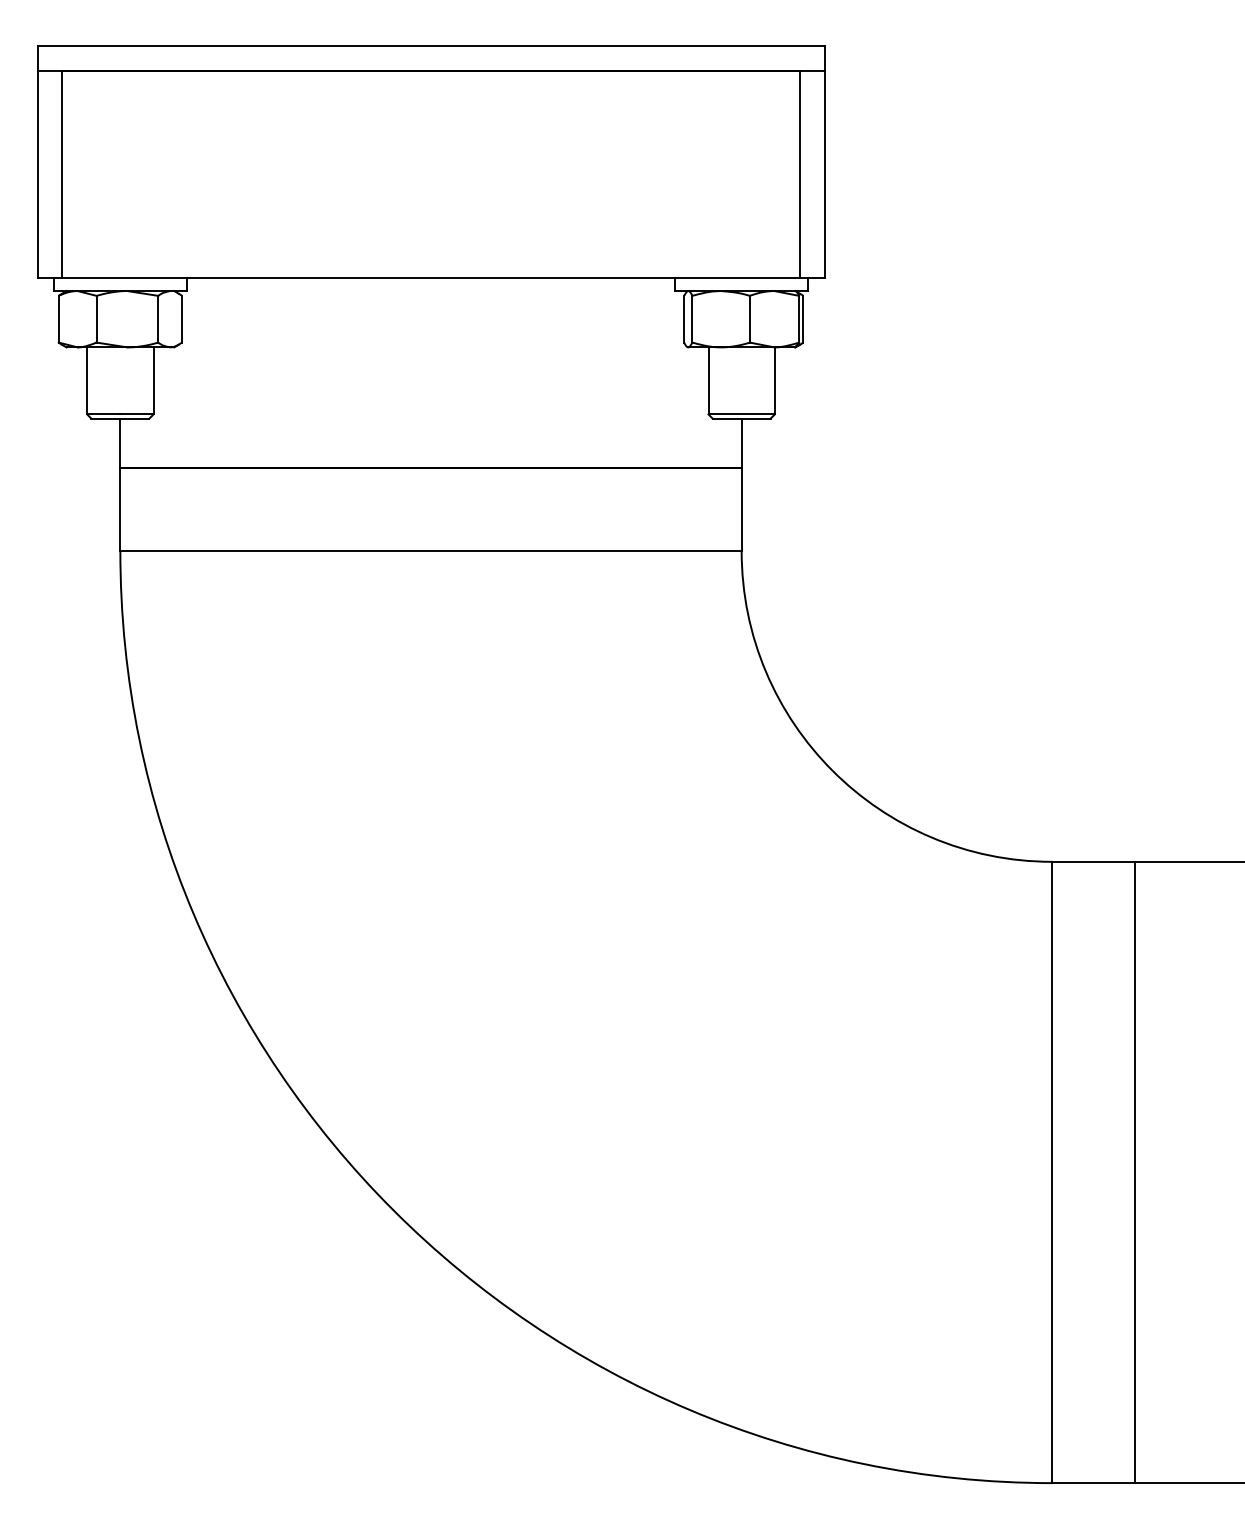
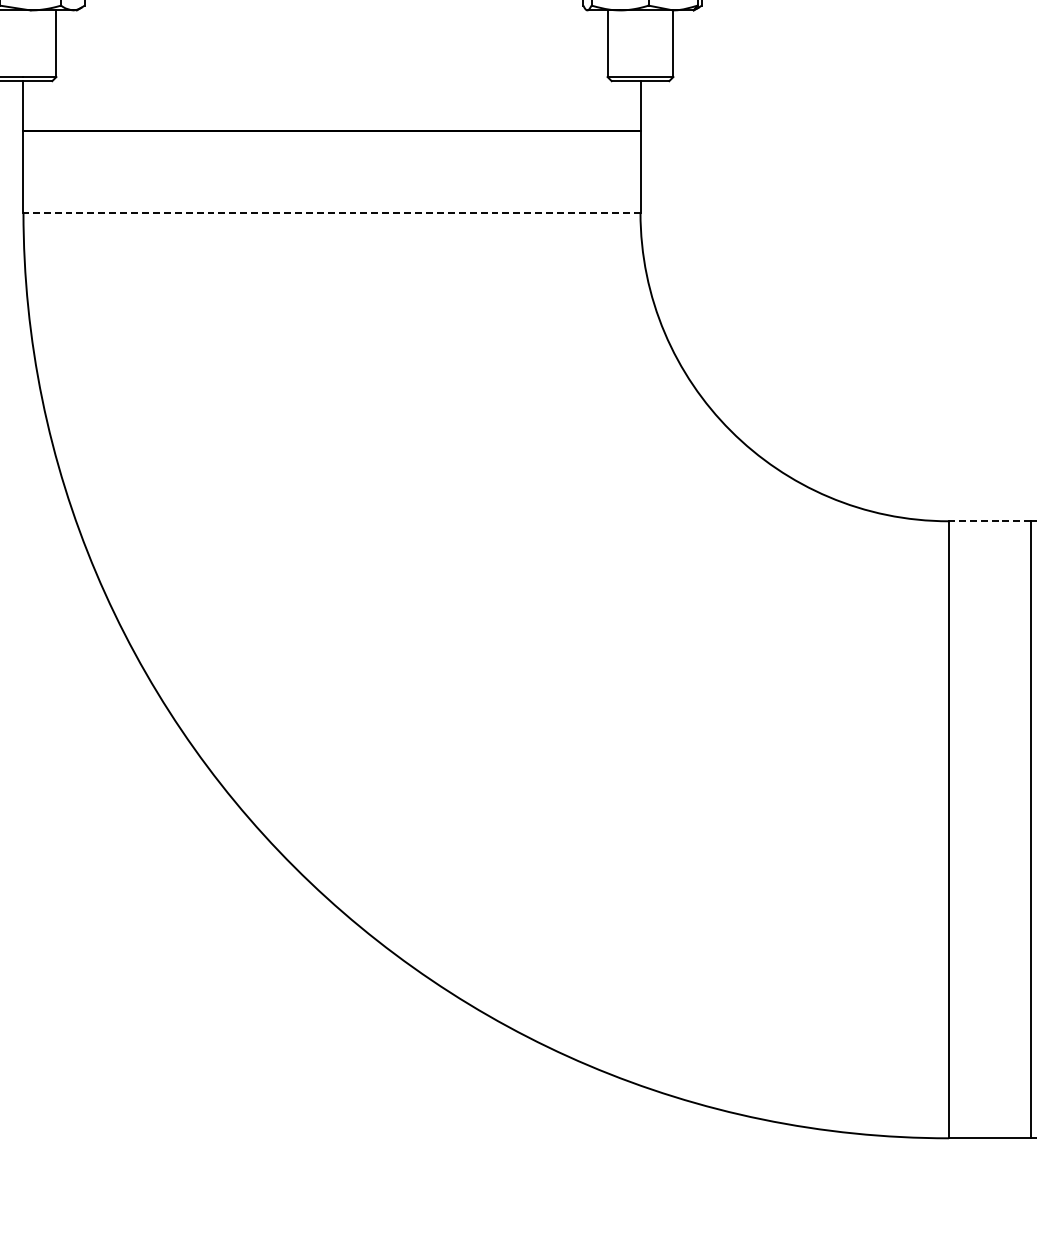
line: (431, 551) -> (332, 213), solid -> dashed
line: (1093, 861) -> (989, 520), solid -> dashed

